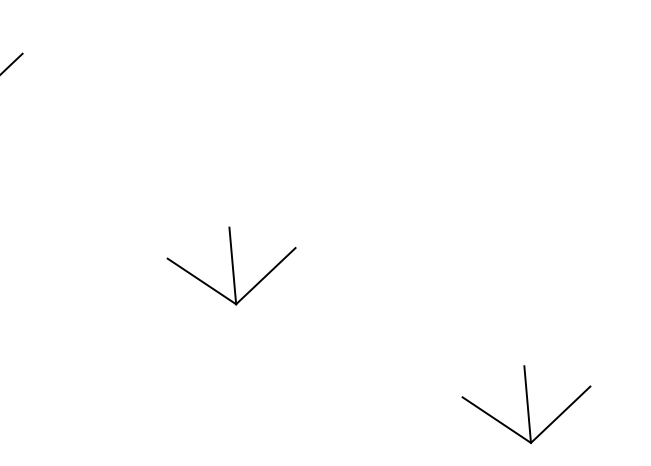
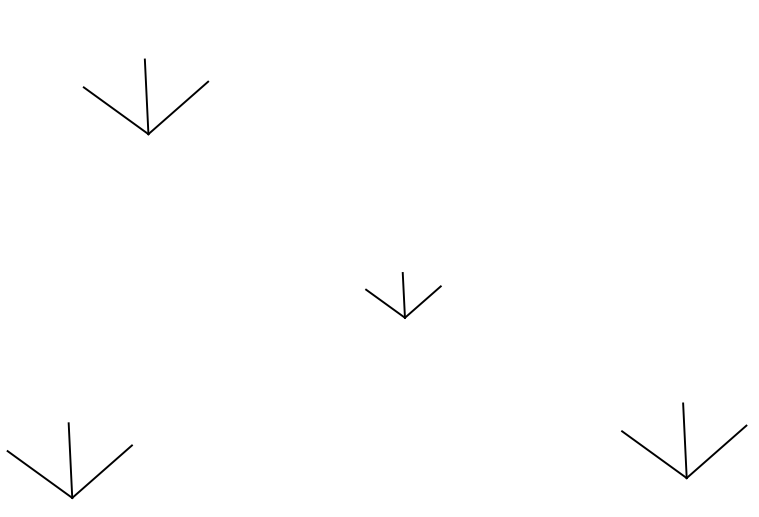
part: (232, 266) -> (403, 295), size x0.6

